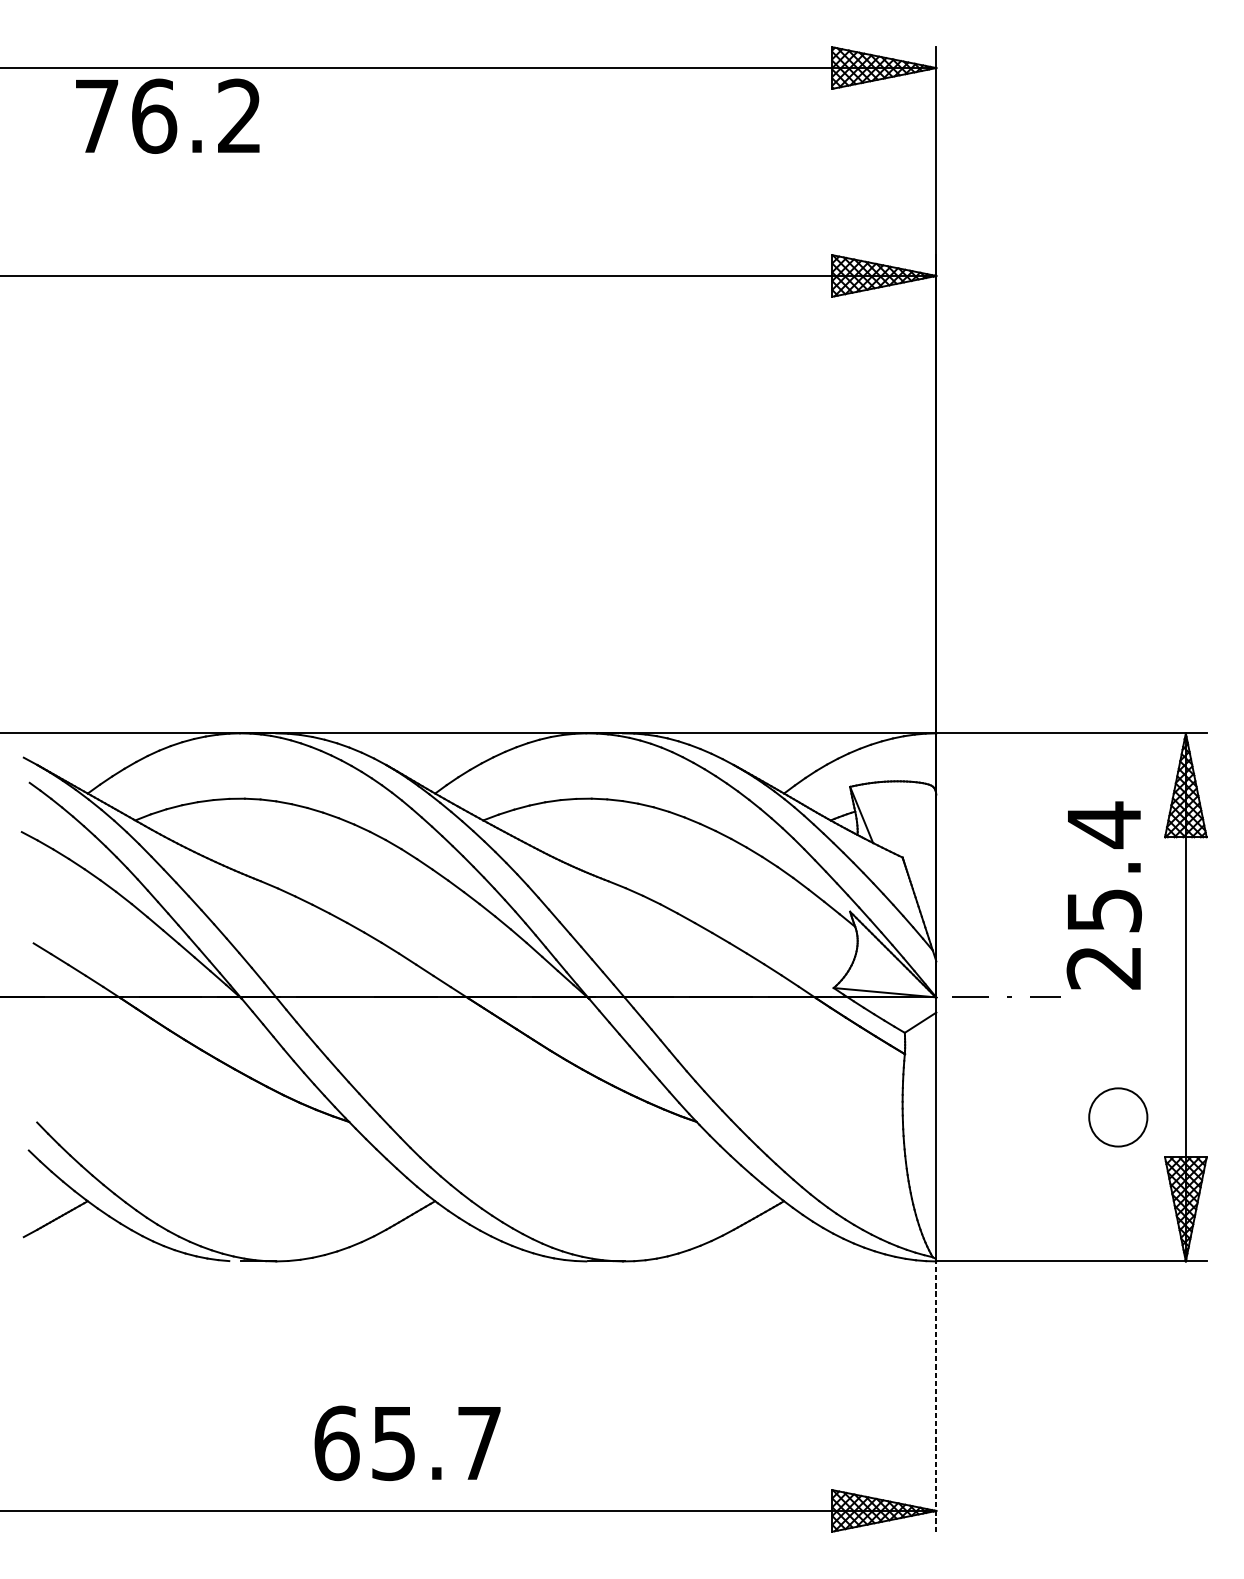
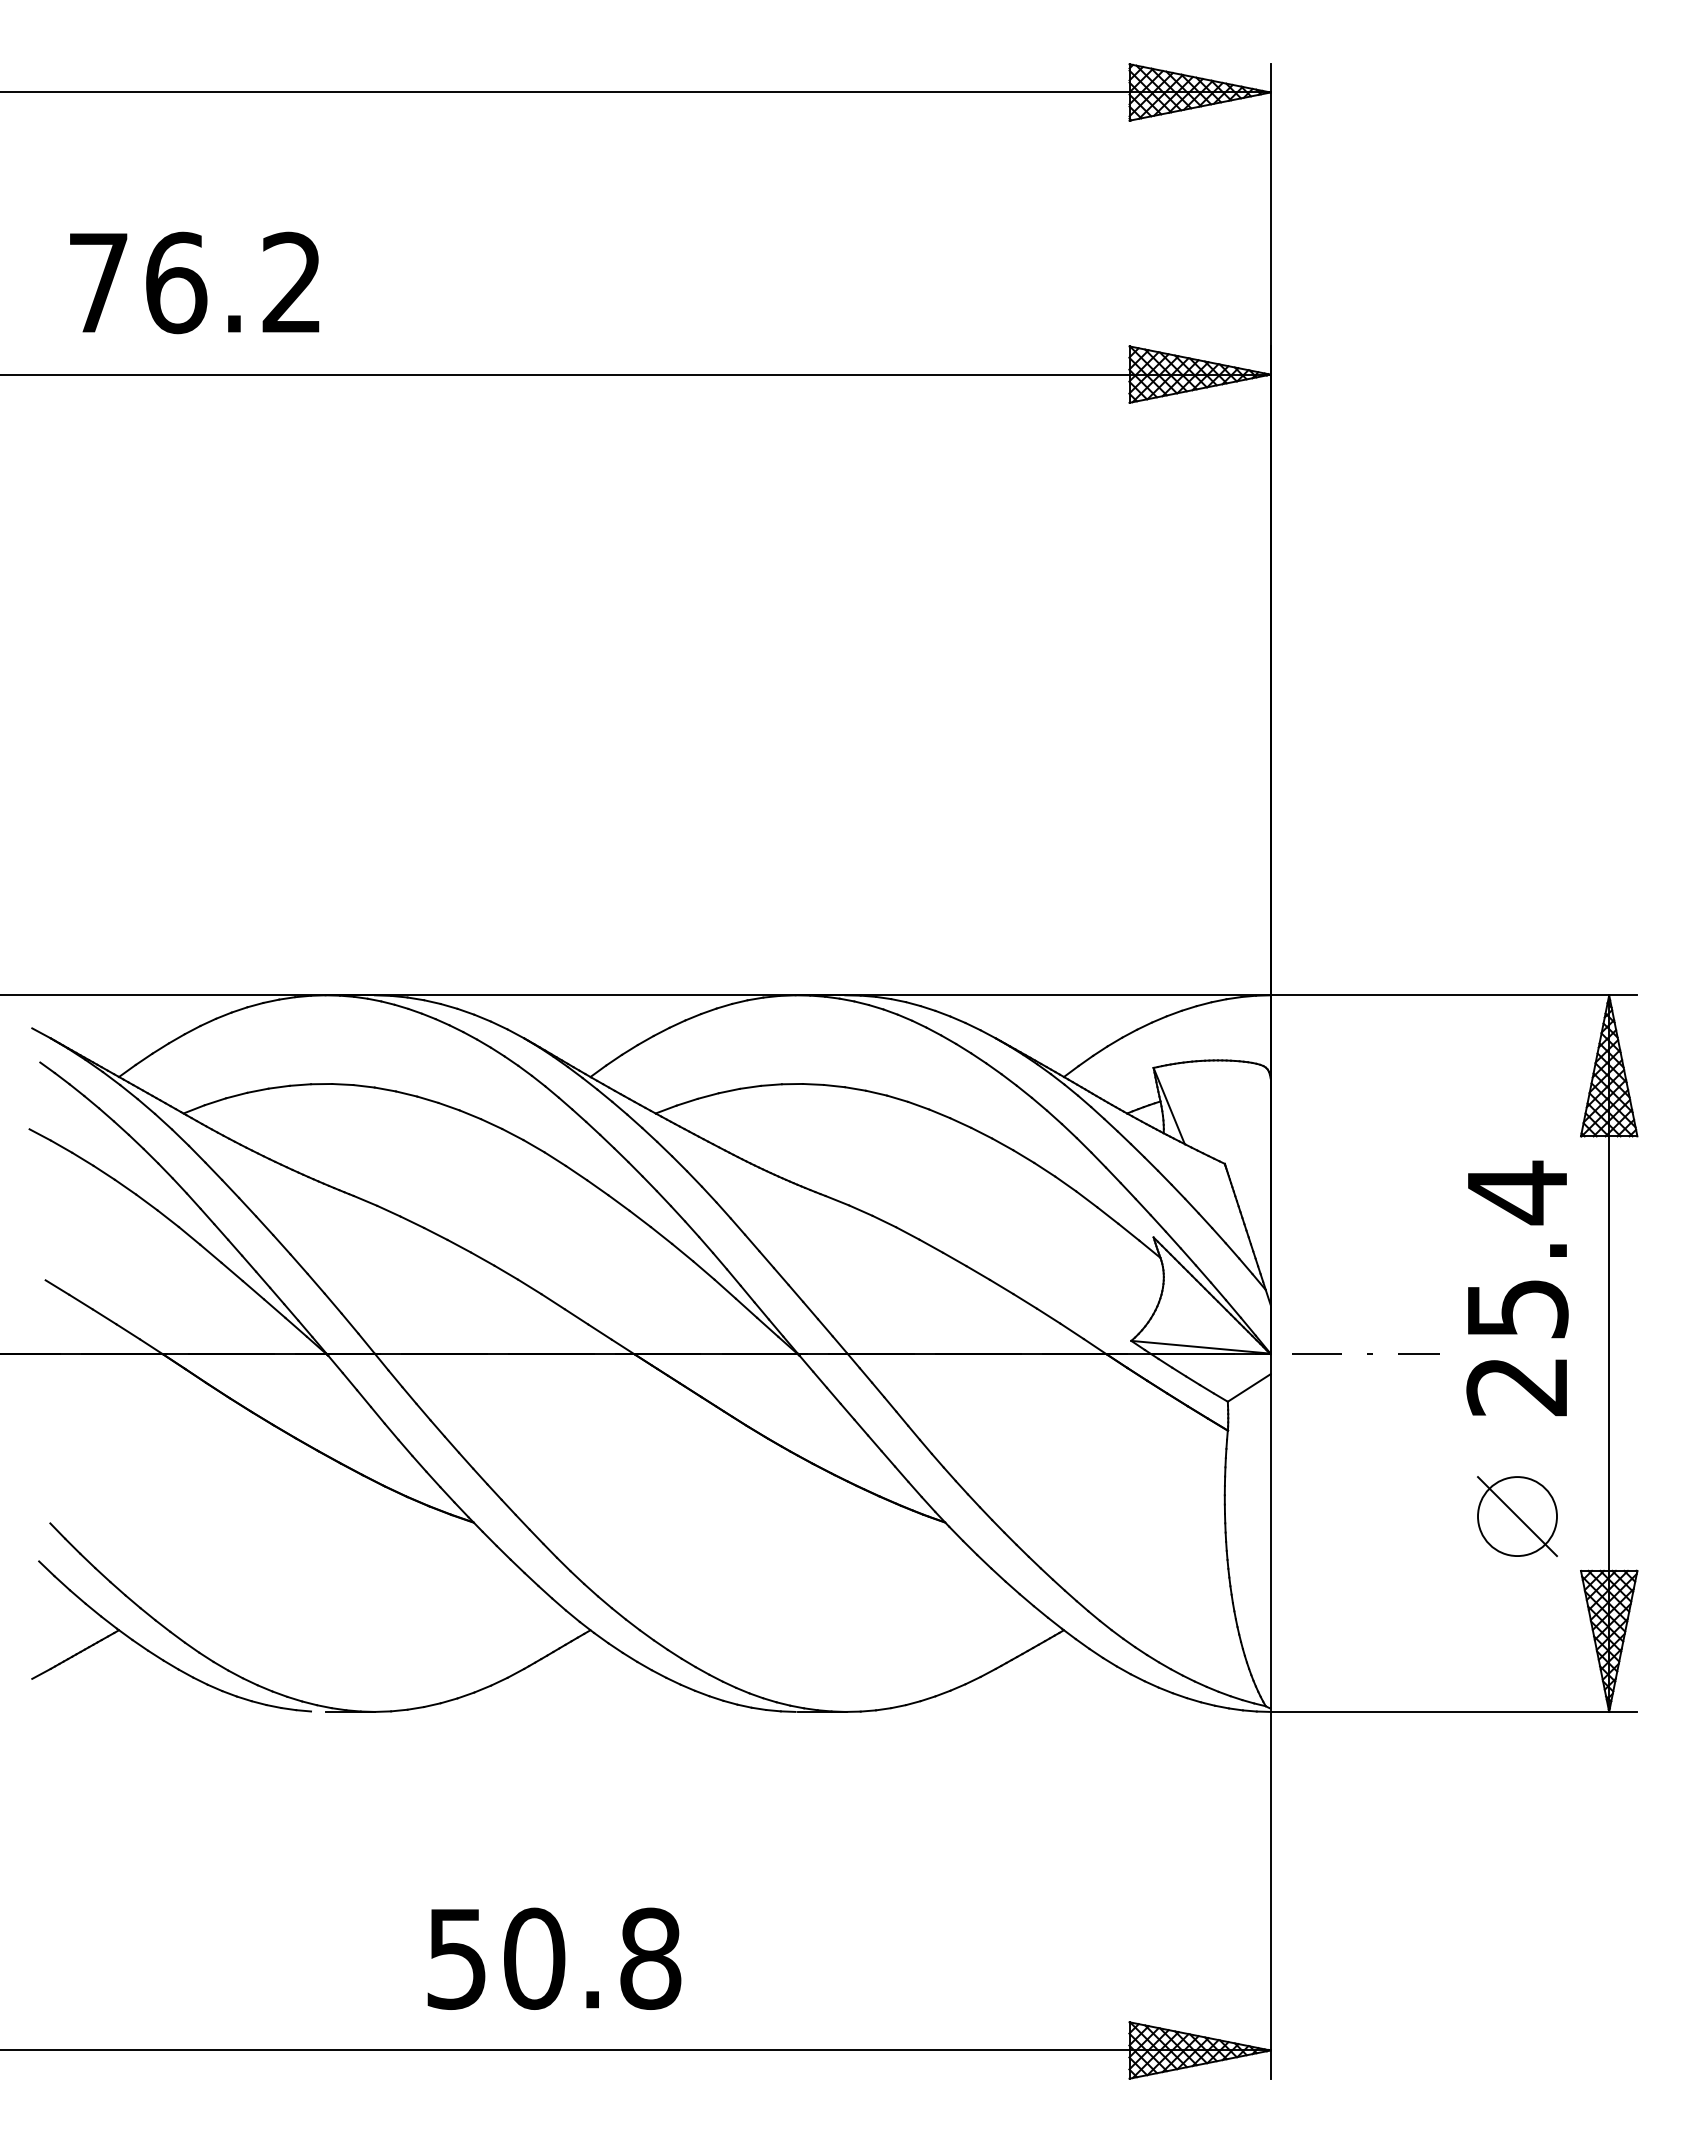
text: (167, 115) -> (194, 282), moved
text: (1104, 895) -> (1517, 1288), moved
line: (1118, 1117) -> (1517, 1516), added
line: (936, 1395) -> (1270, 1894), dashed -> solid
text: (408, 1443) -> (554, 1958), 65.7 -> 50.8

